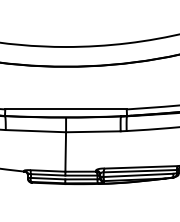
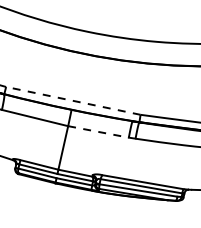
line: (66, 109) -> (73, 101), solid -> dashed
line: (93, 131) -> (98, 131), solid -> dashed

